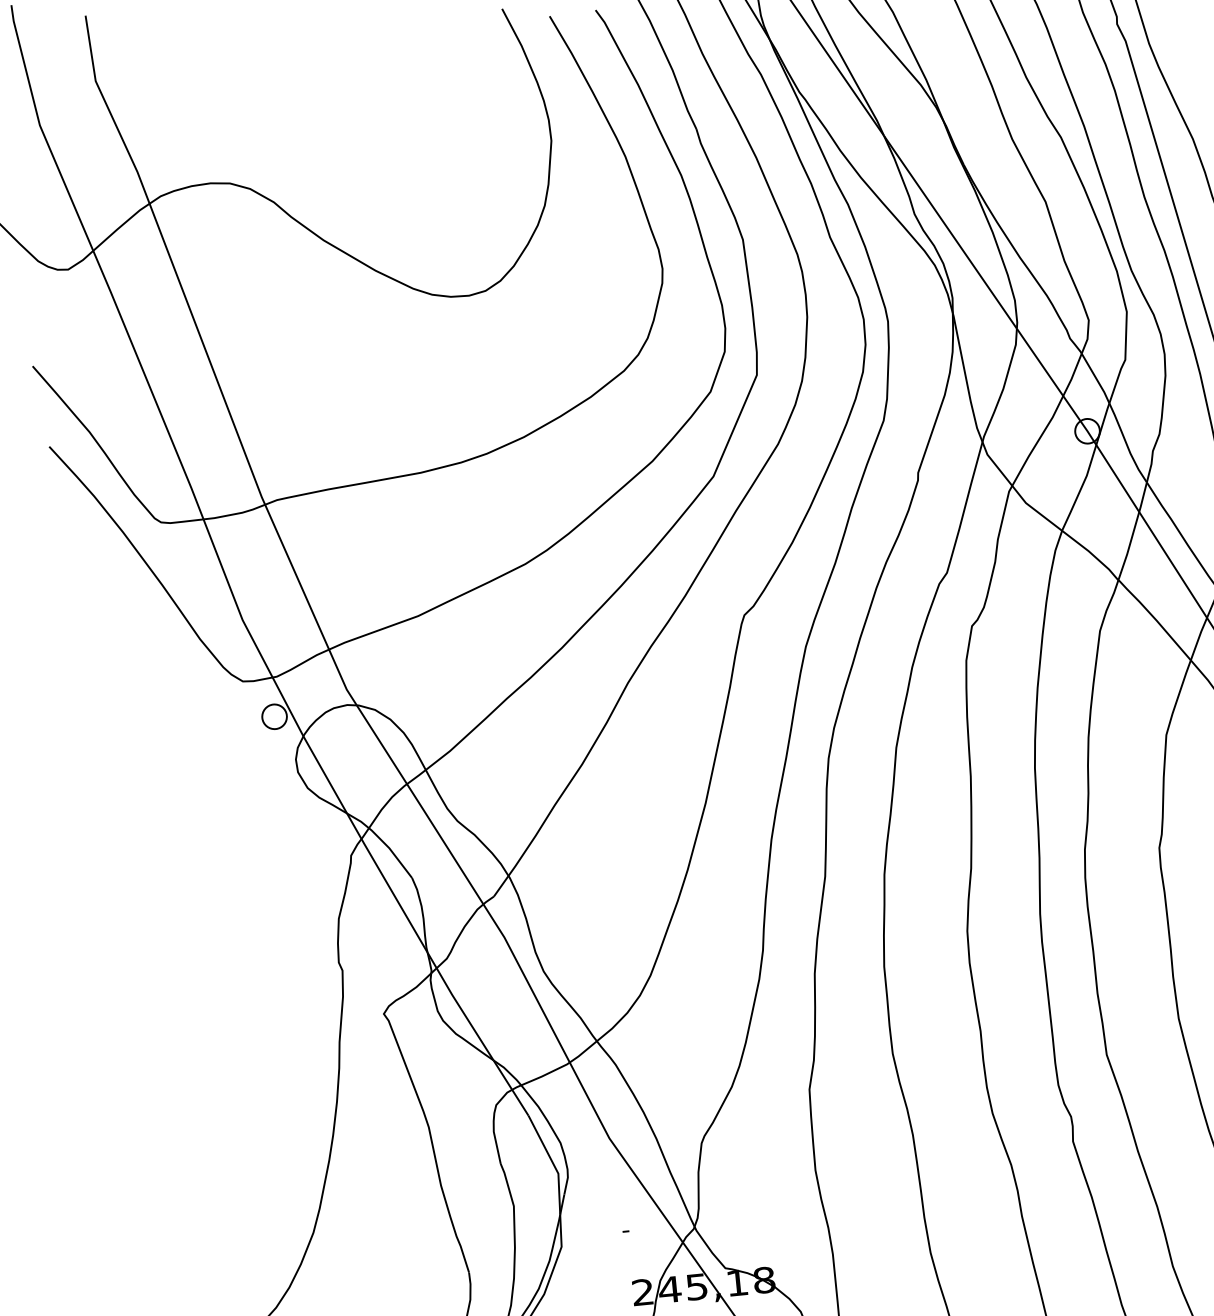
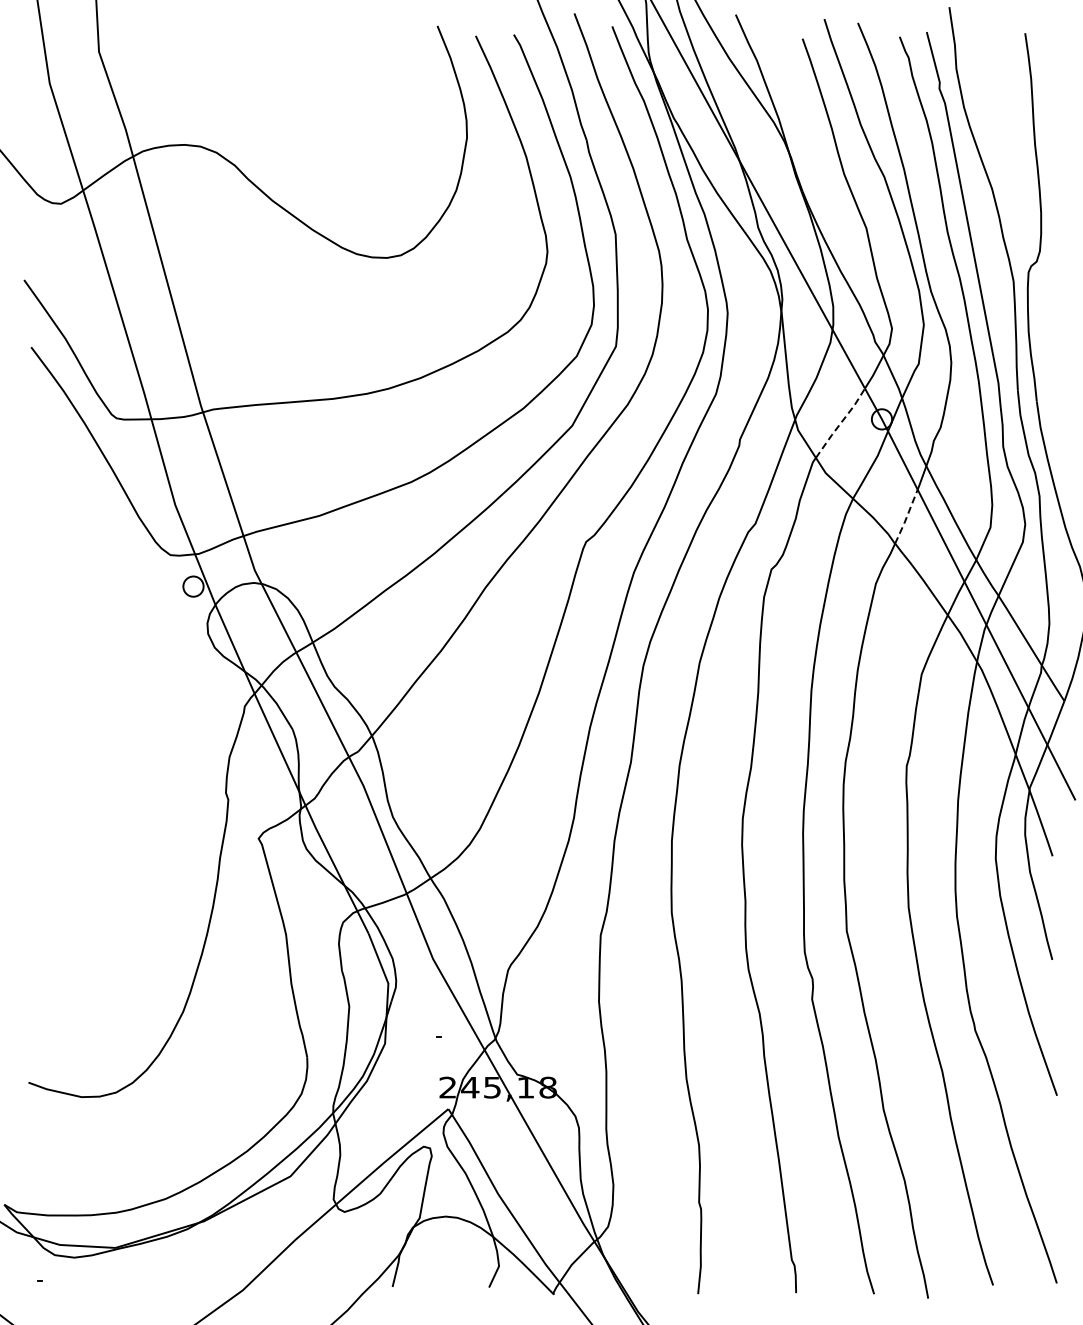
line: (1037, 441) -> (840, 423), solid -> dashed
line: (1128, 545) -> (906, 516), solid -> dashed

